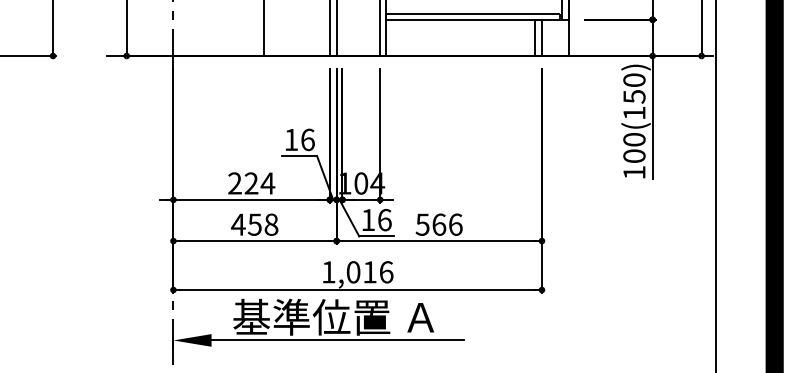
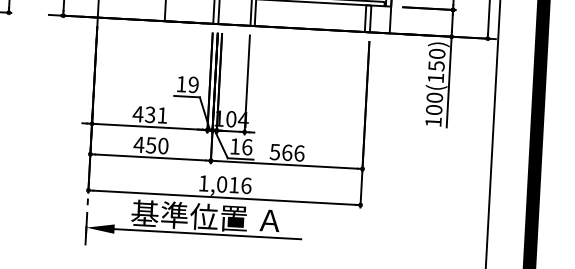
text: (307, 139) -> (193, 84), 16 -> 19
text: (251, 183) -> (150, 114), 224 -> 431
text: (271, 224) -> (163, 145), 458 -> 450

